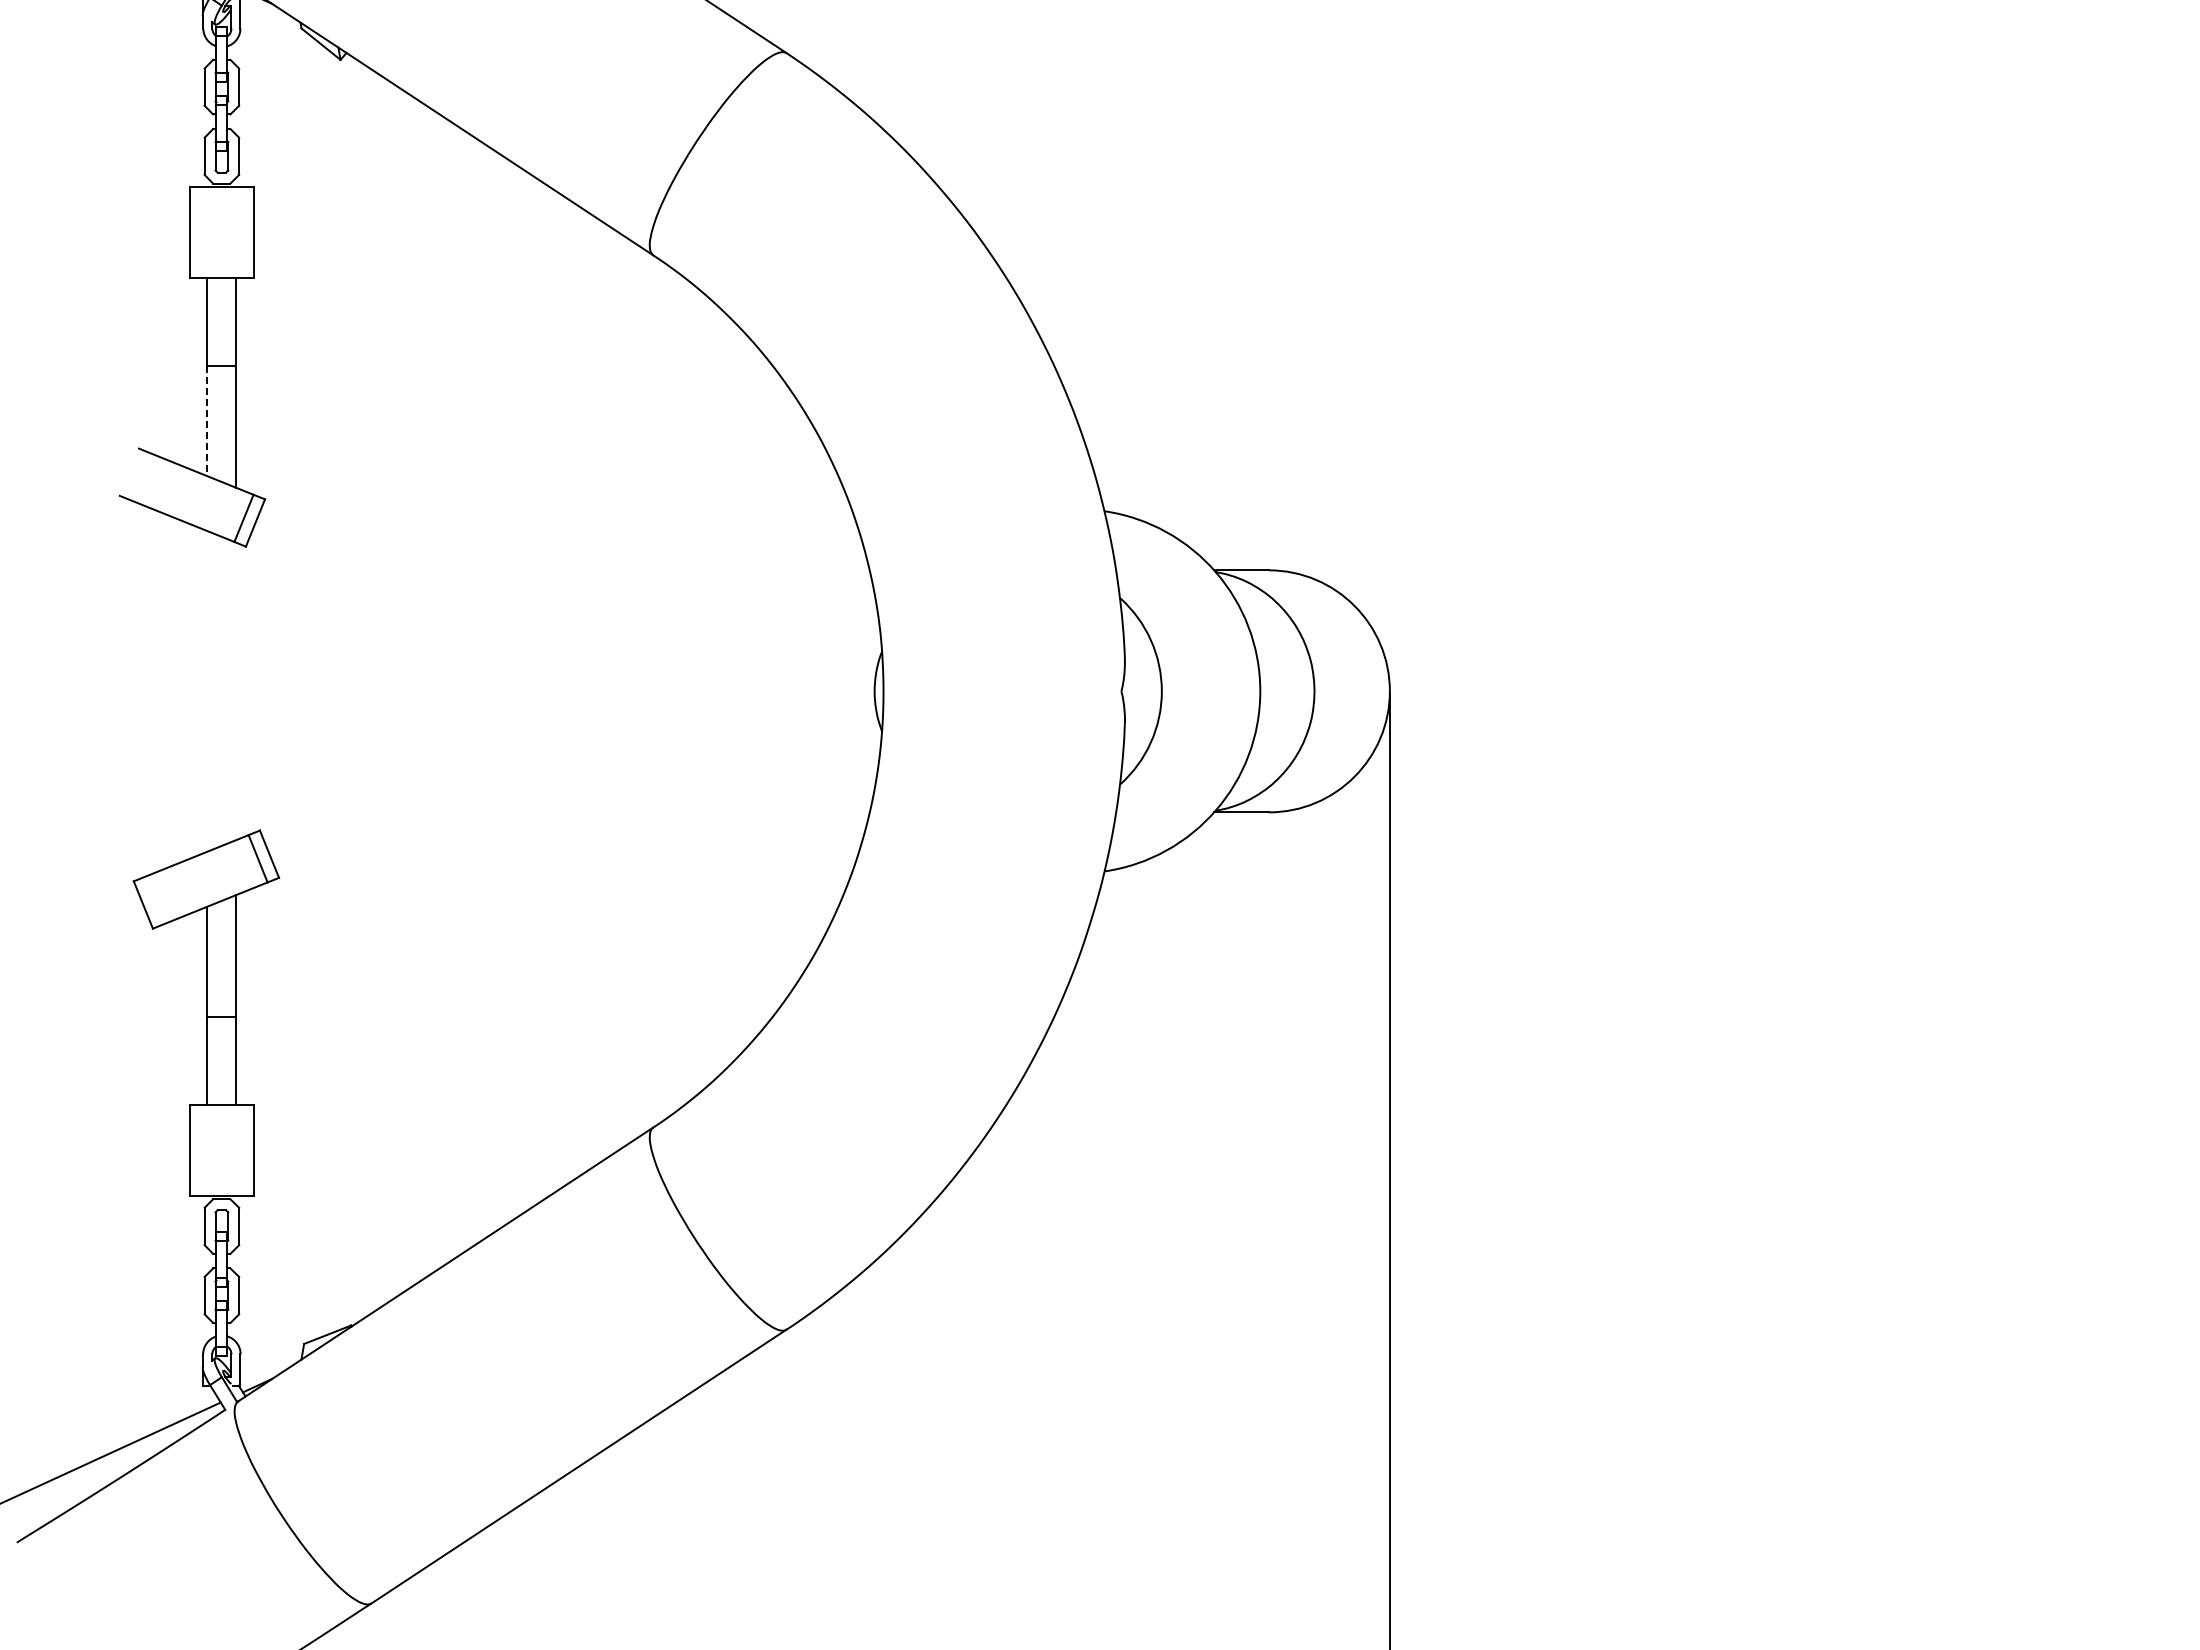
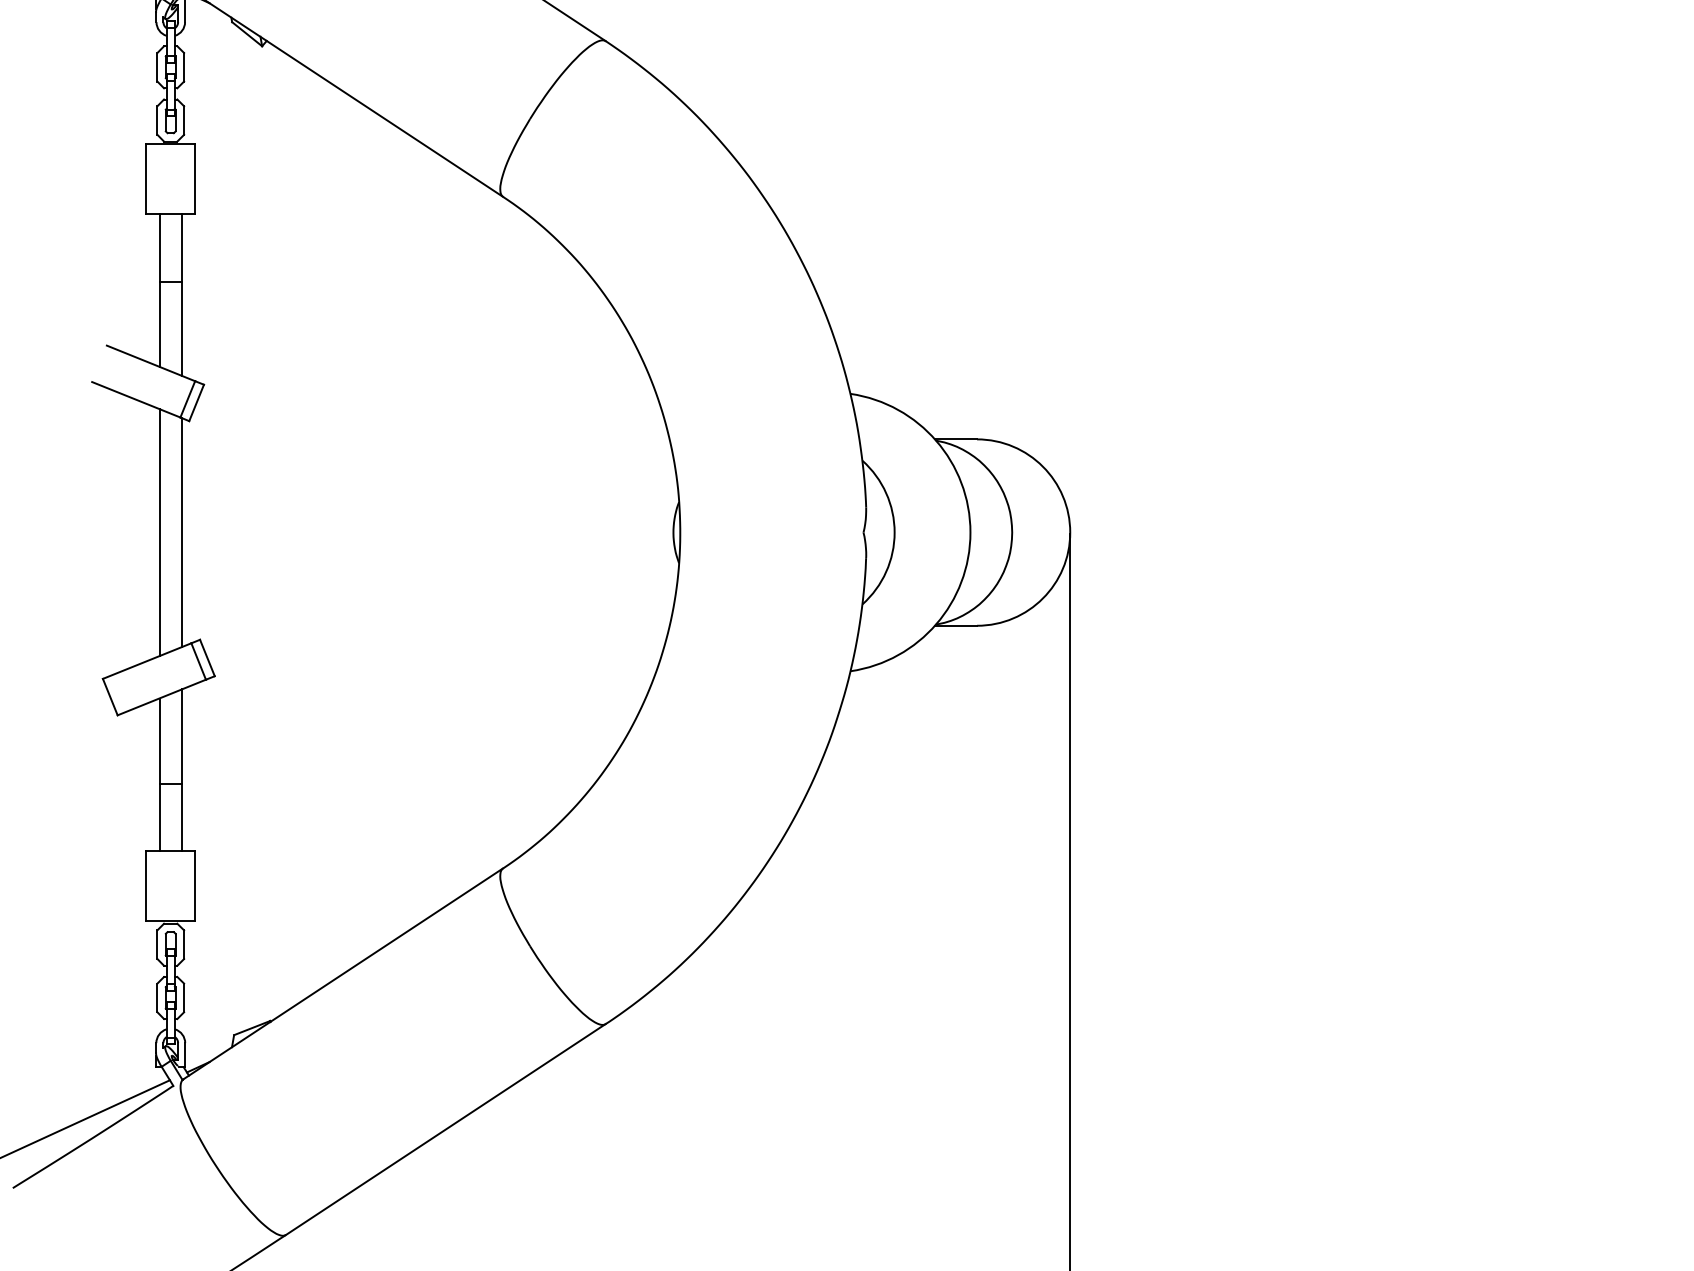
line: (207, 421) -> (159, 324), dashed -> solid
line: (207, 691) -> (159, 532), added
line: (236, 691) -> (182, 532), added

